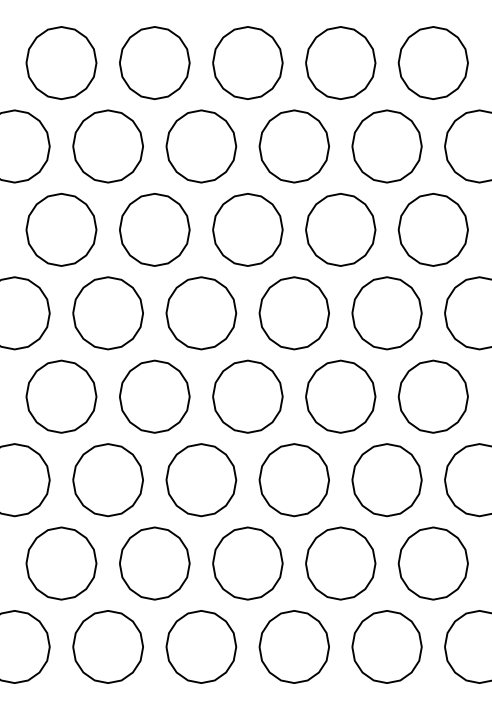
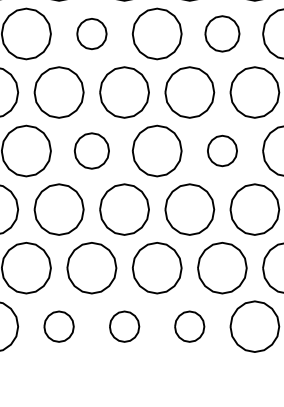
part: (154, 229) -> (91, 33), size x0.6
part: (340, 229) -> (222, 33), size x0.7
part: (154, 396) -> (91, 150), size x0.7
part: (340, 396) -> (222, 150), size x0.6
part: (107, 646) -> (58, 326), size x0.6
part: (201, 646) -> (124, 326), size x0.6
part: (293, 646) -> (189, 326), size x0.6

